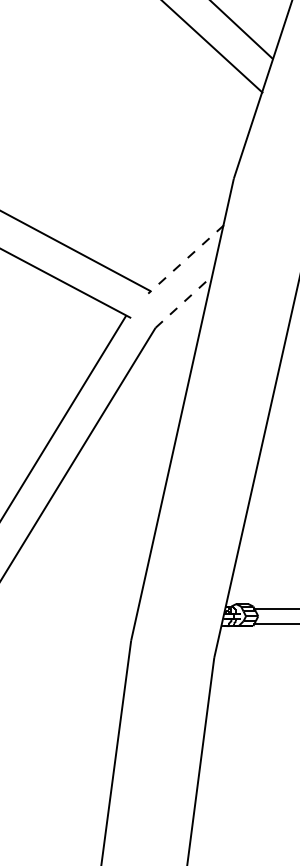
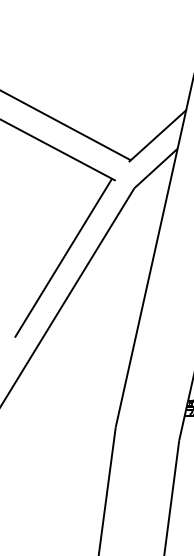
line: (185, 259) -> (157, 135), dashed -> solid
line: (184, 301) -> (156, 168), dashed -> solid

